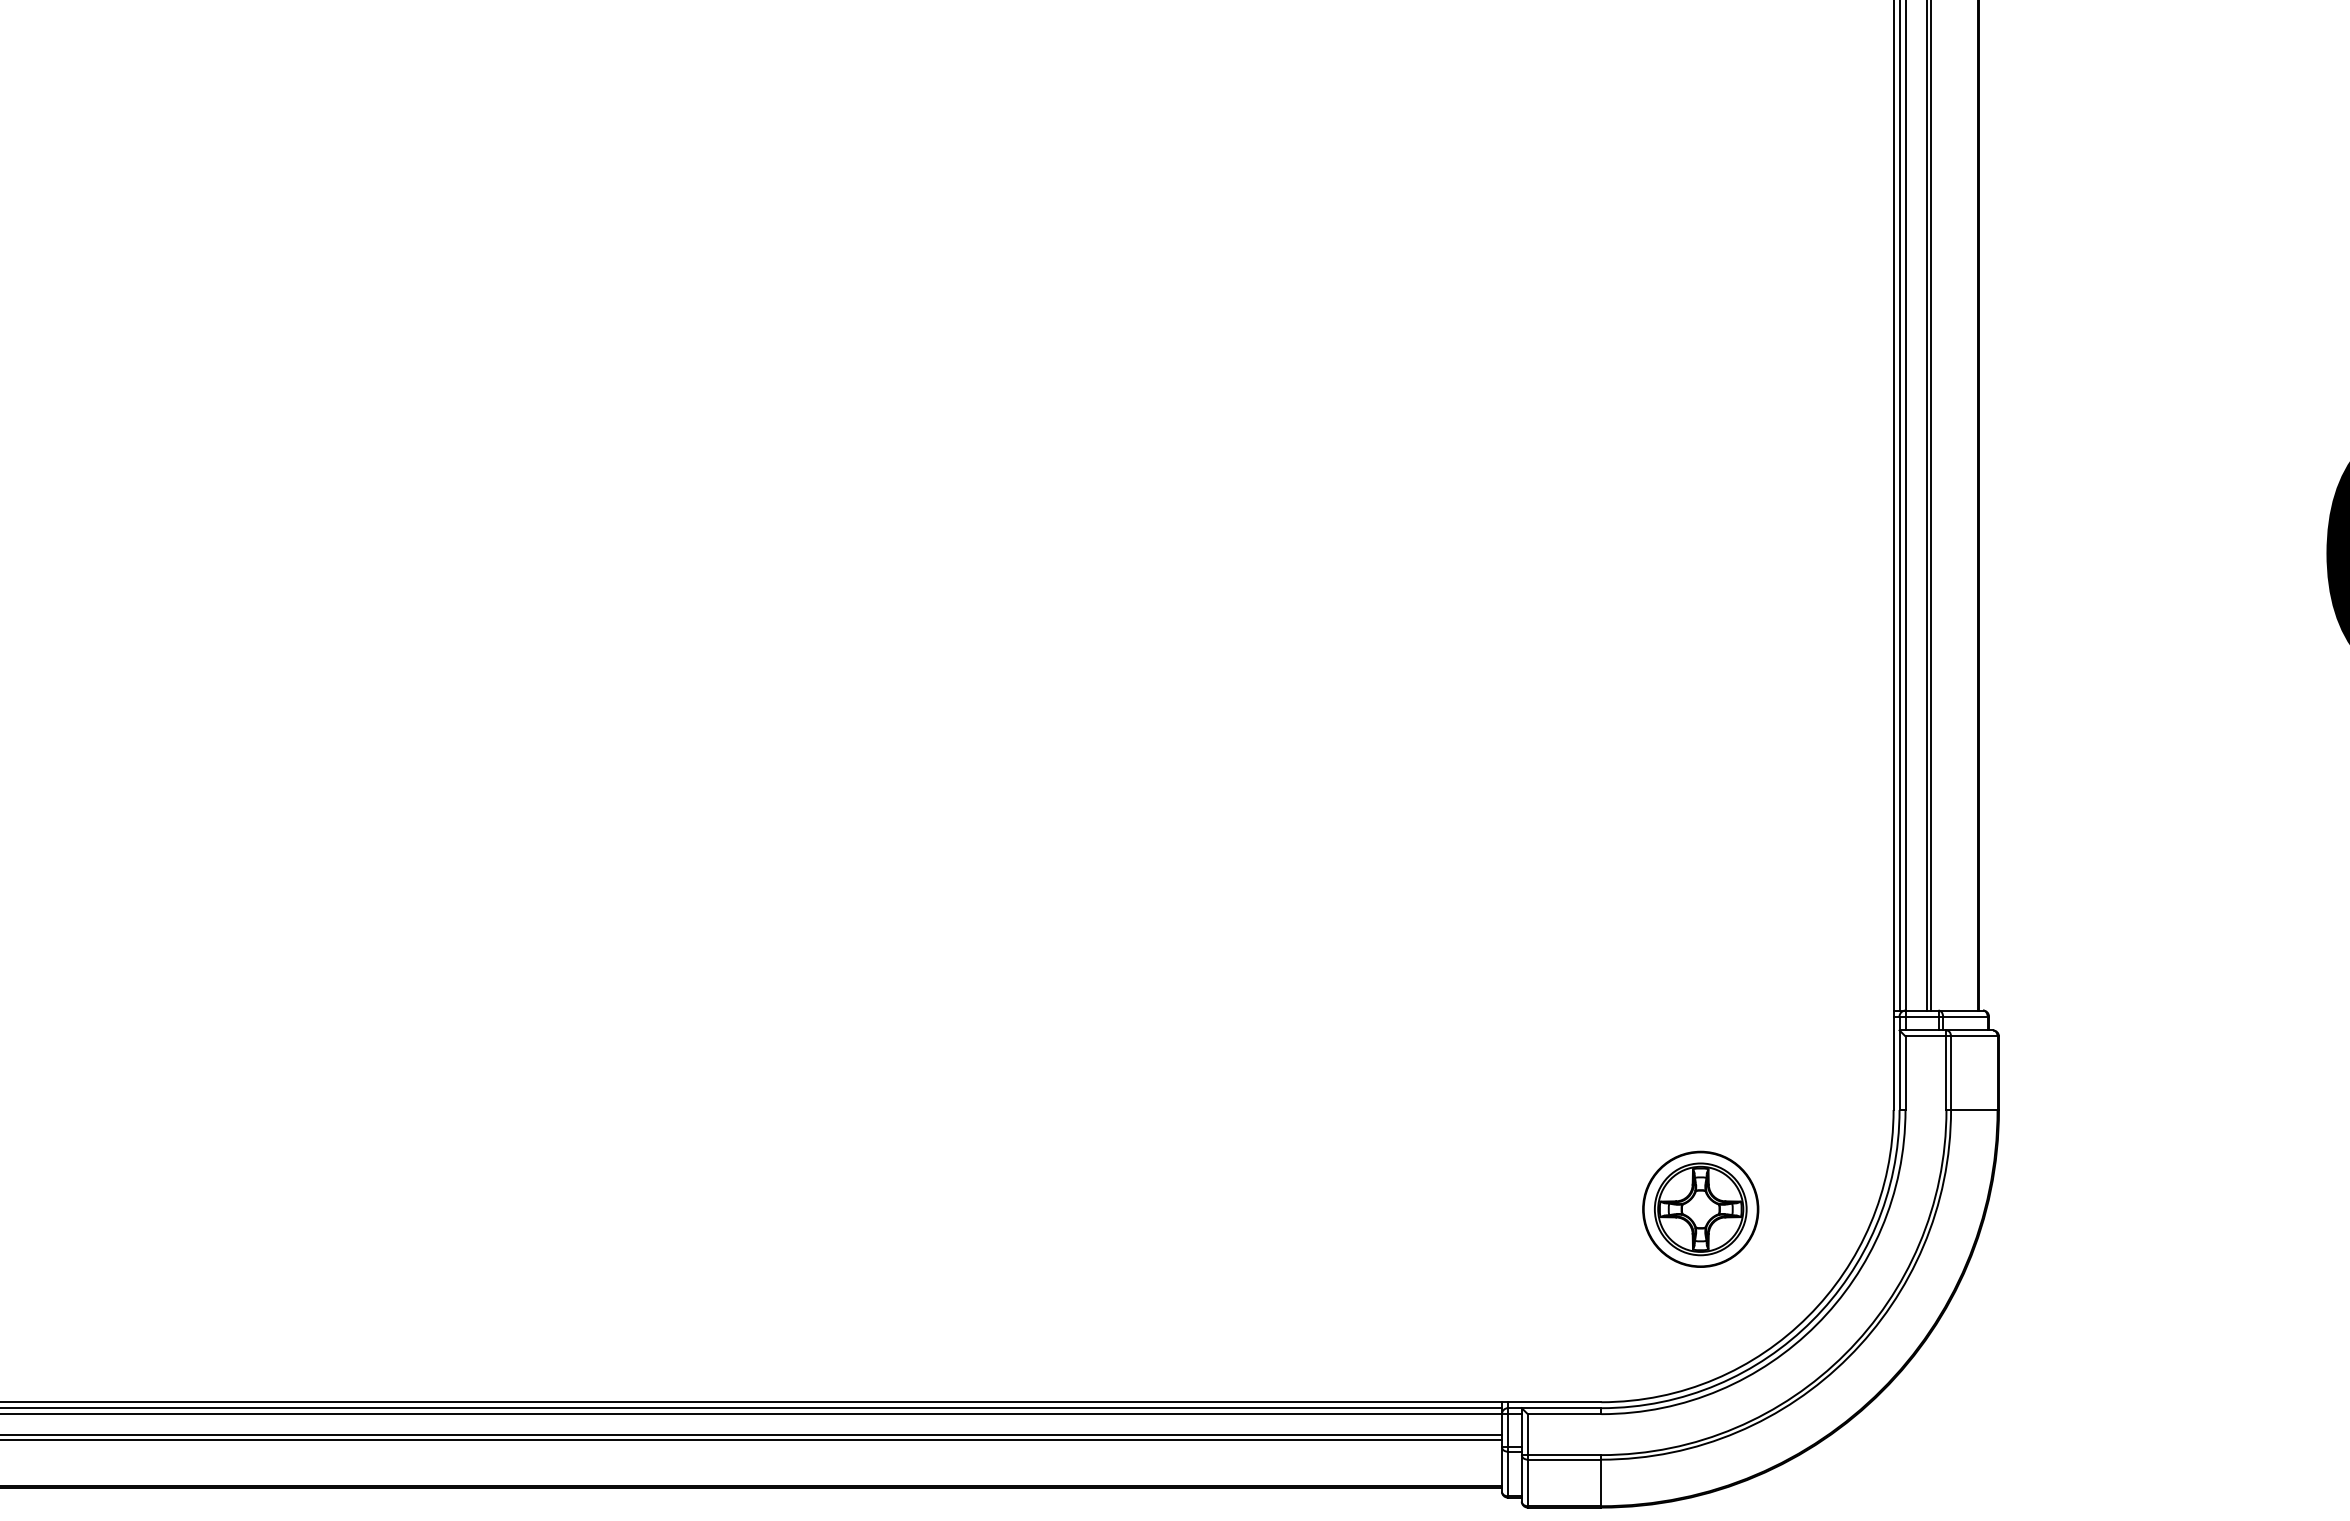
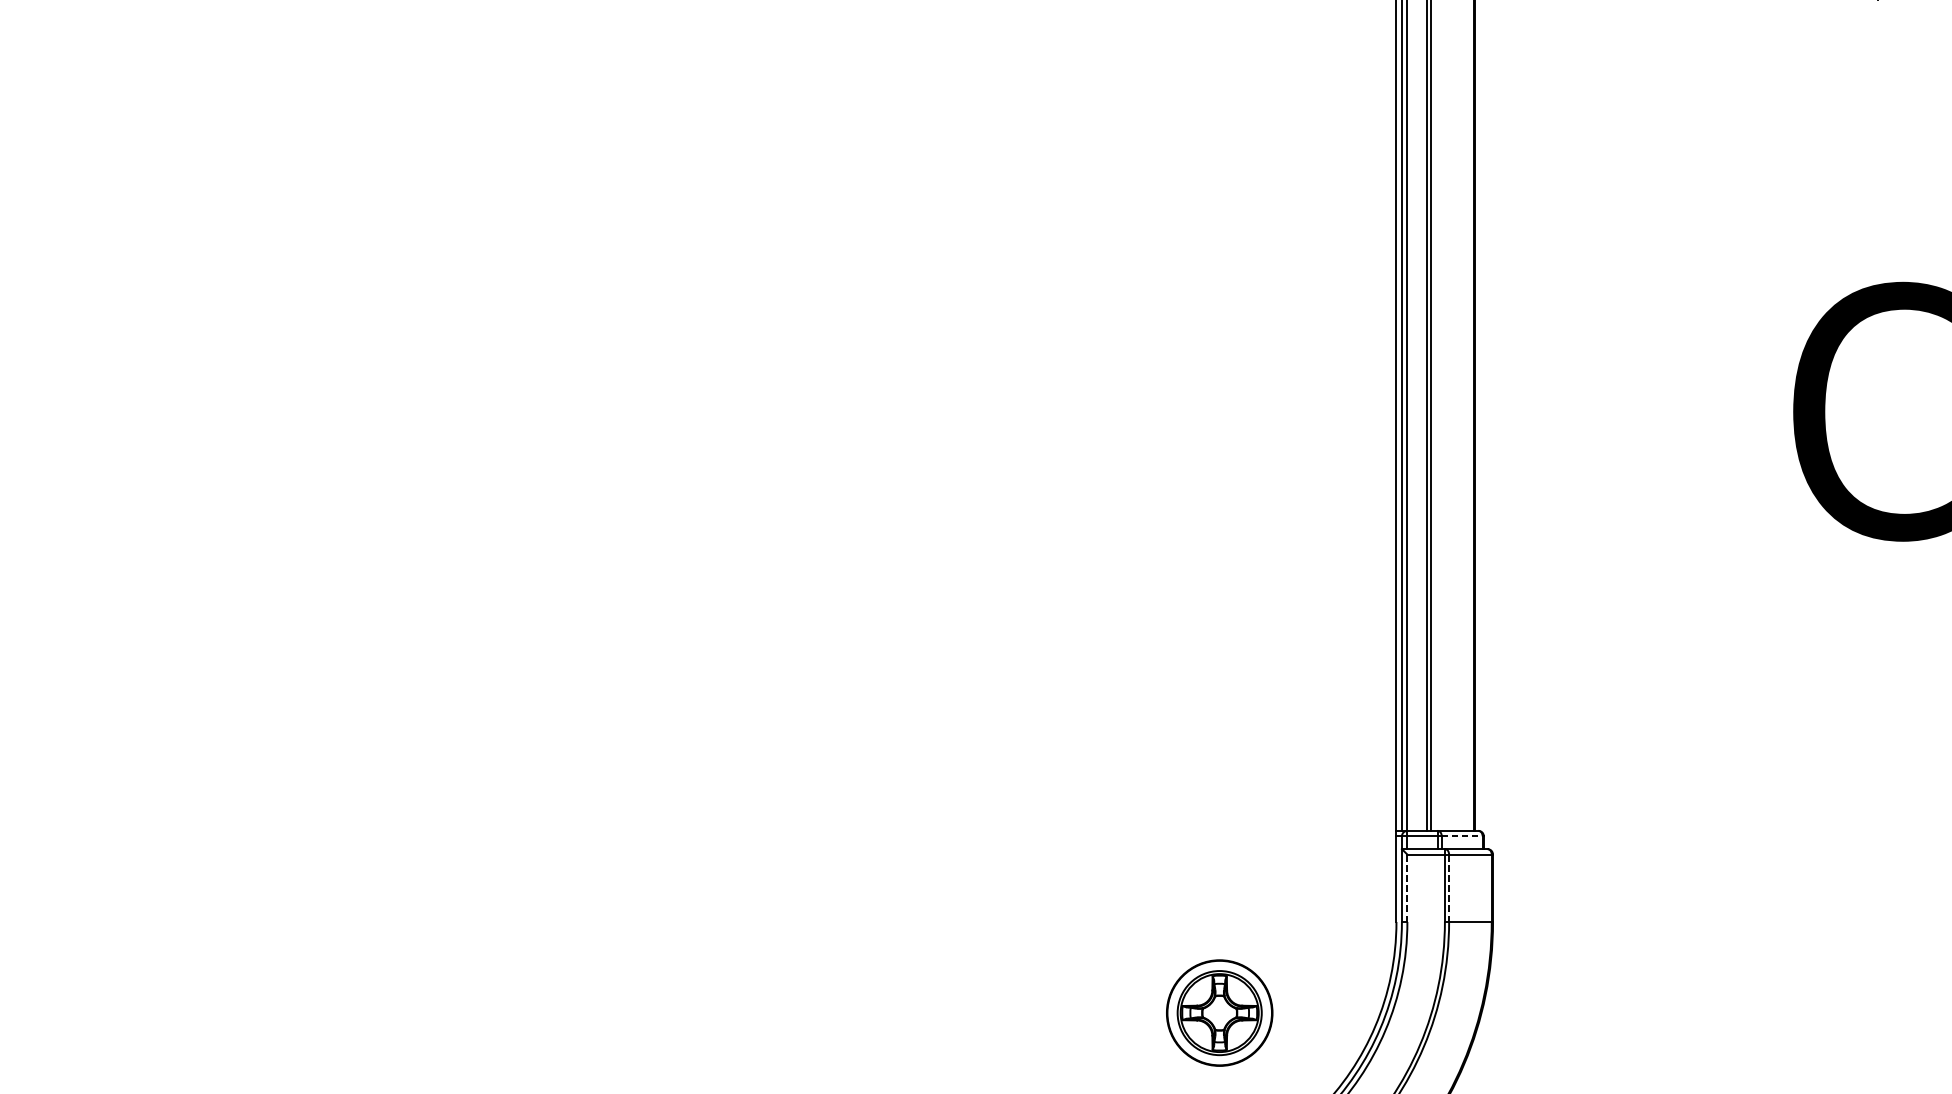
line: (1965, 1016) -> (1462, 836), solid -> dashed
line: (1905, 1073) -> (1407, 888), solid -> dashed
line: (1951, 1073) -> (1449, 888), solid -> dashed

